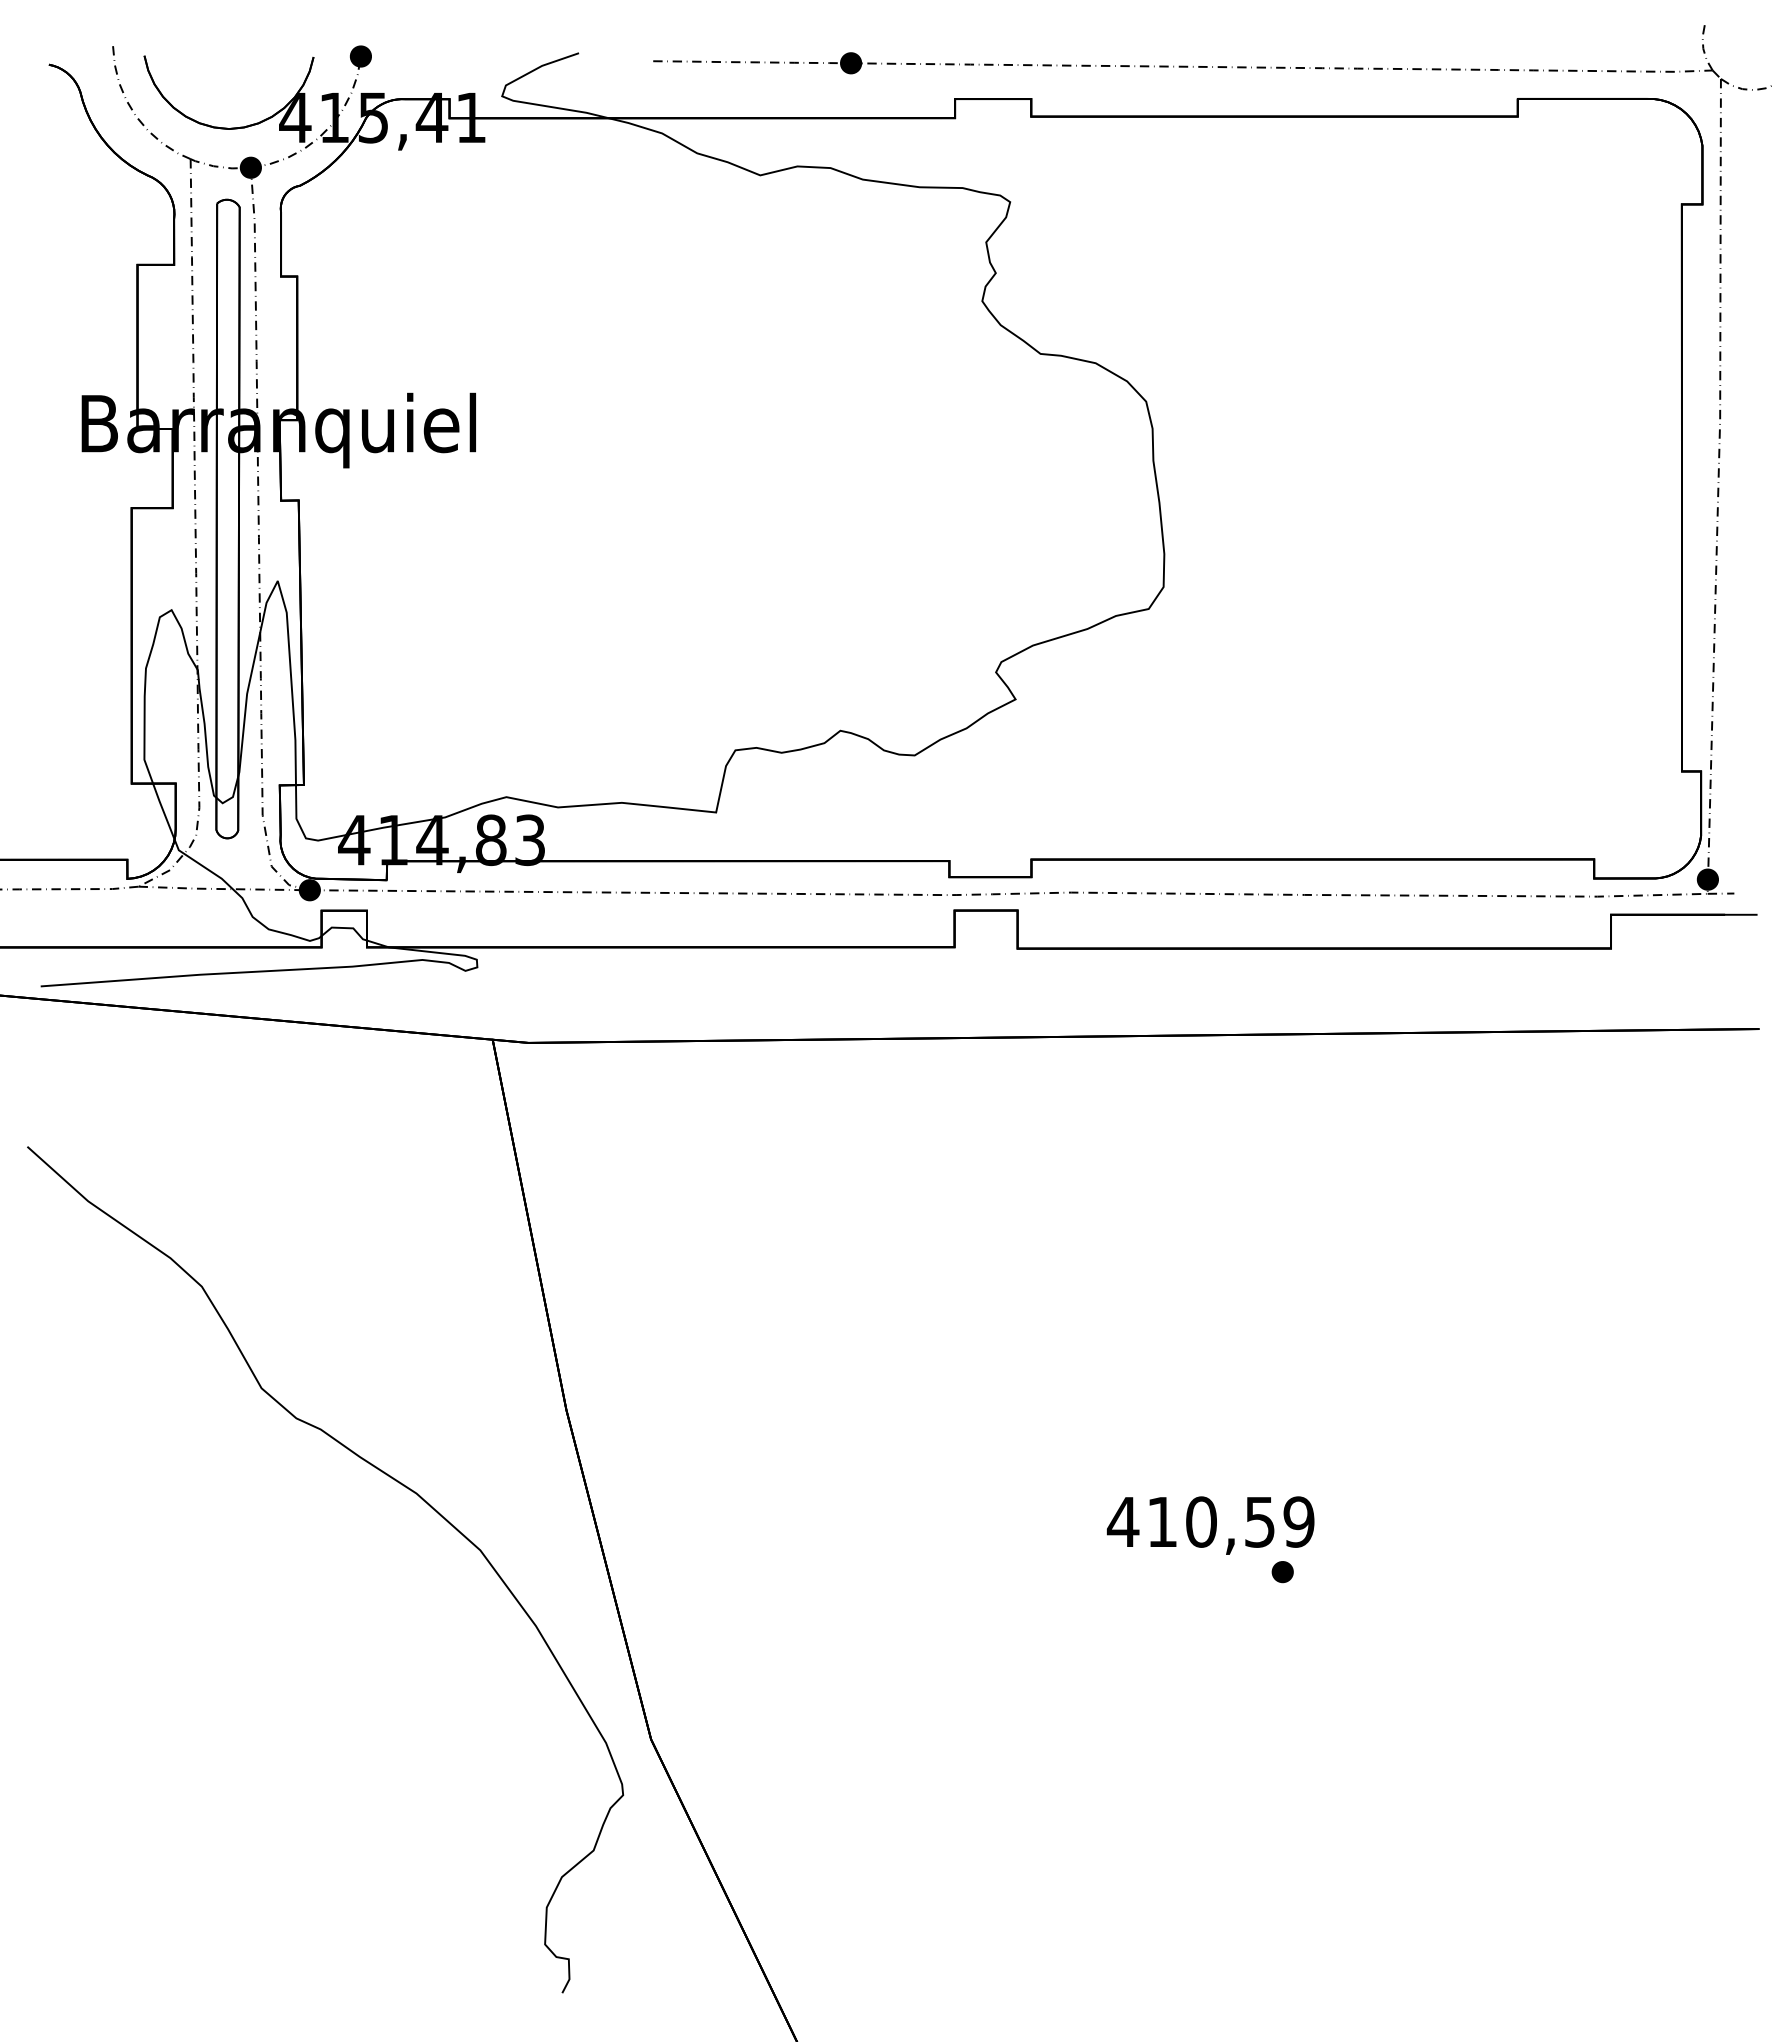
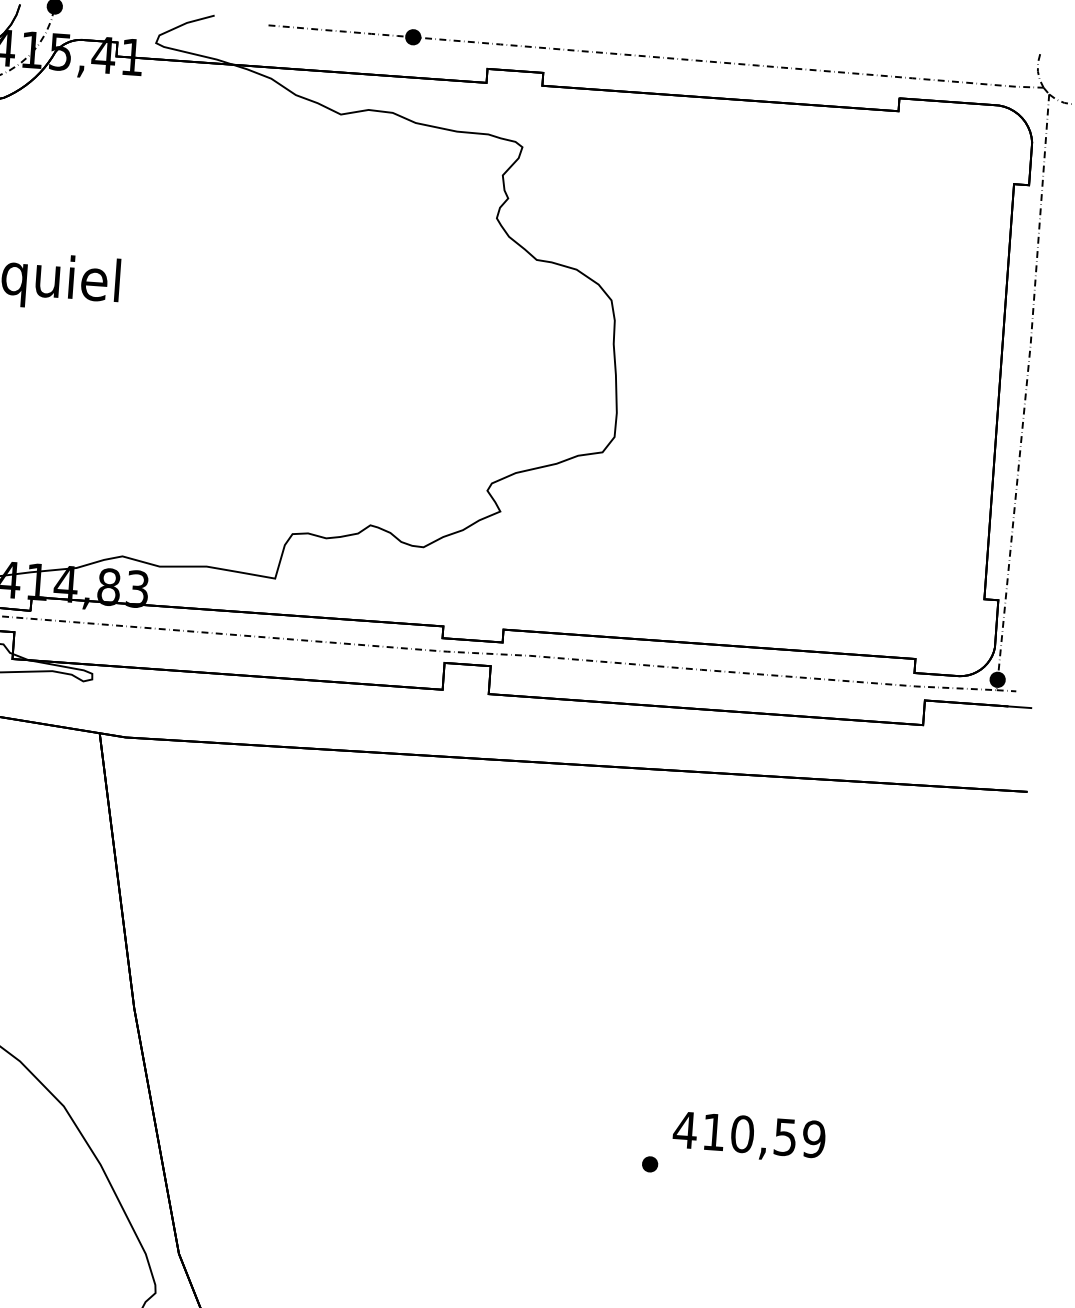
text: (1210, 1525) -> (748, 1137), moved

